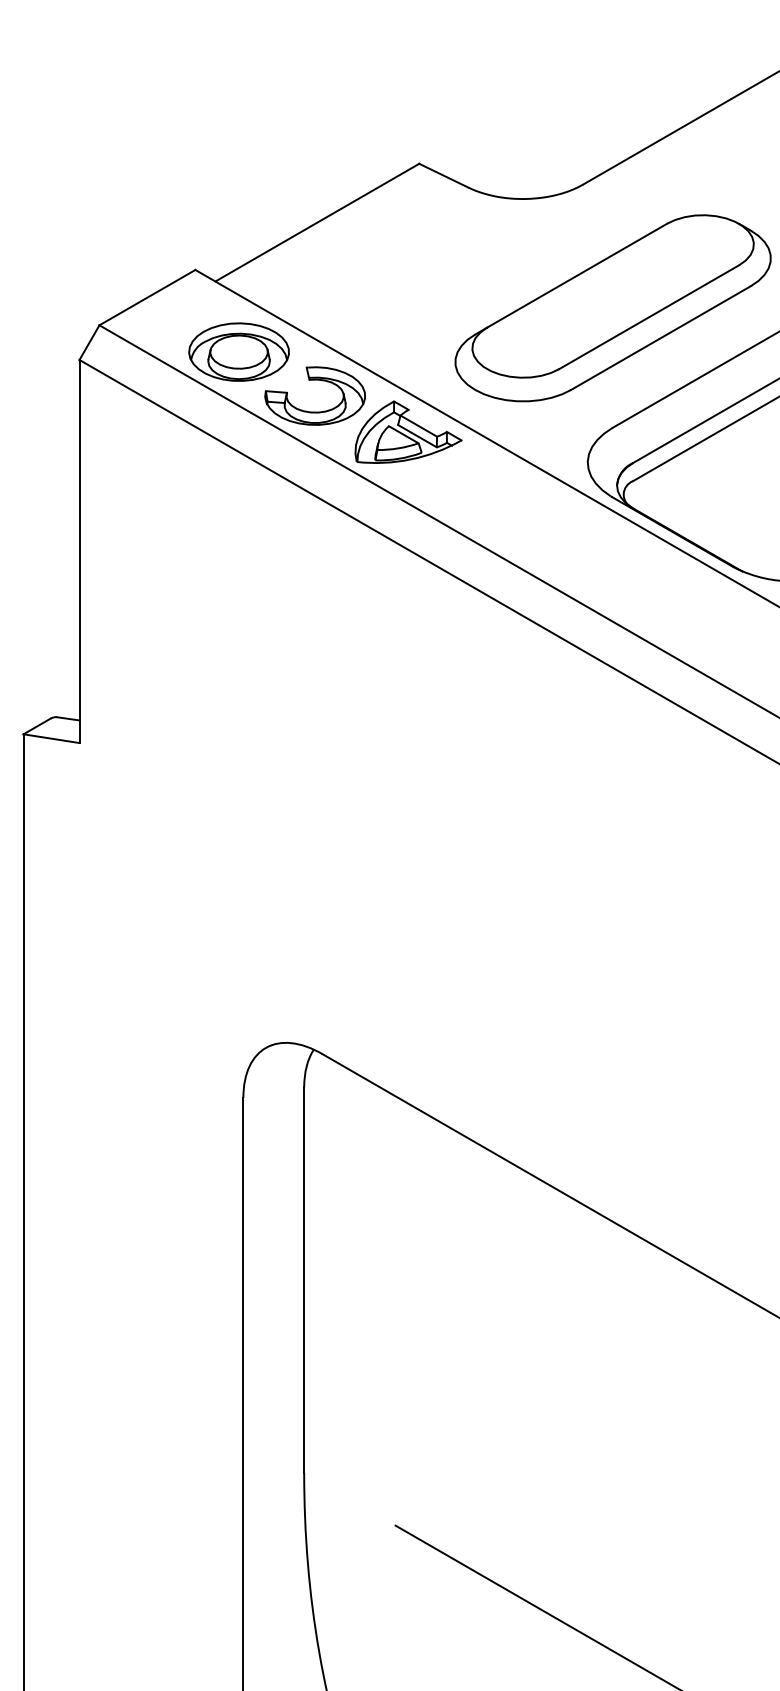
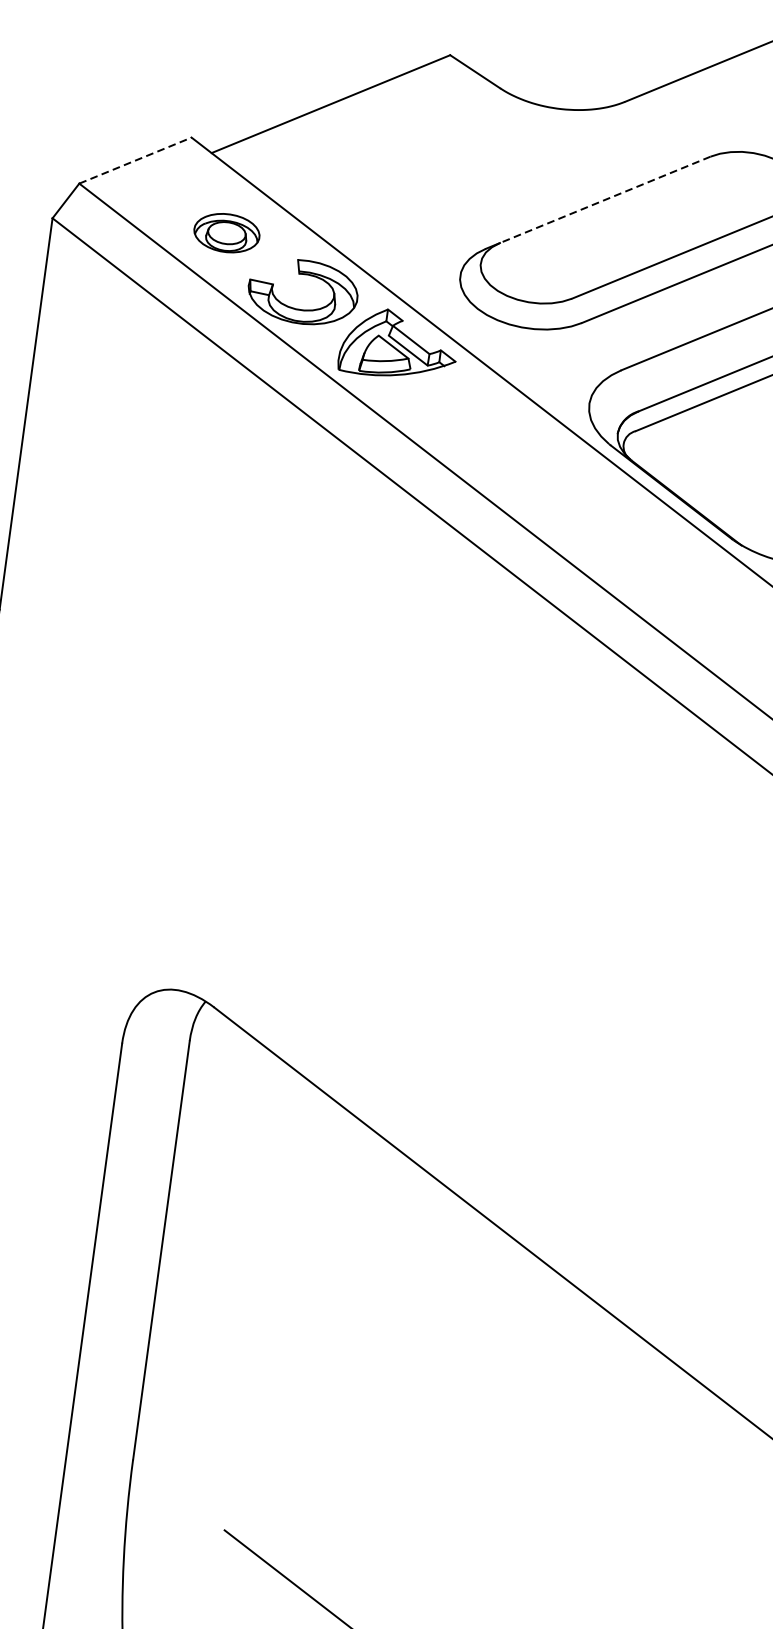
line: (577, 275) -> (605, 199), solid -> dashed
line: (147, 297) -> (135, 160), solid -> dashed
part: (238, 351) -> (226, 232), size x0.6

